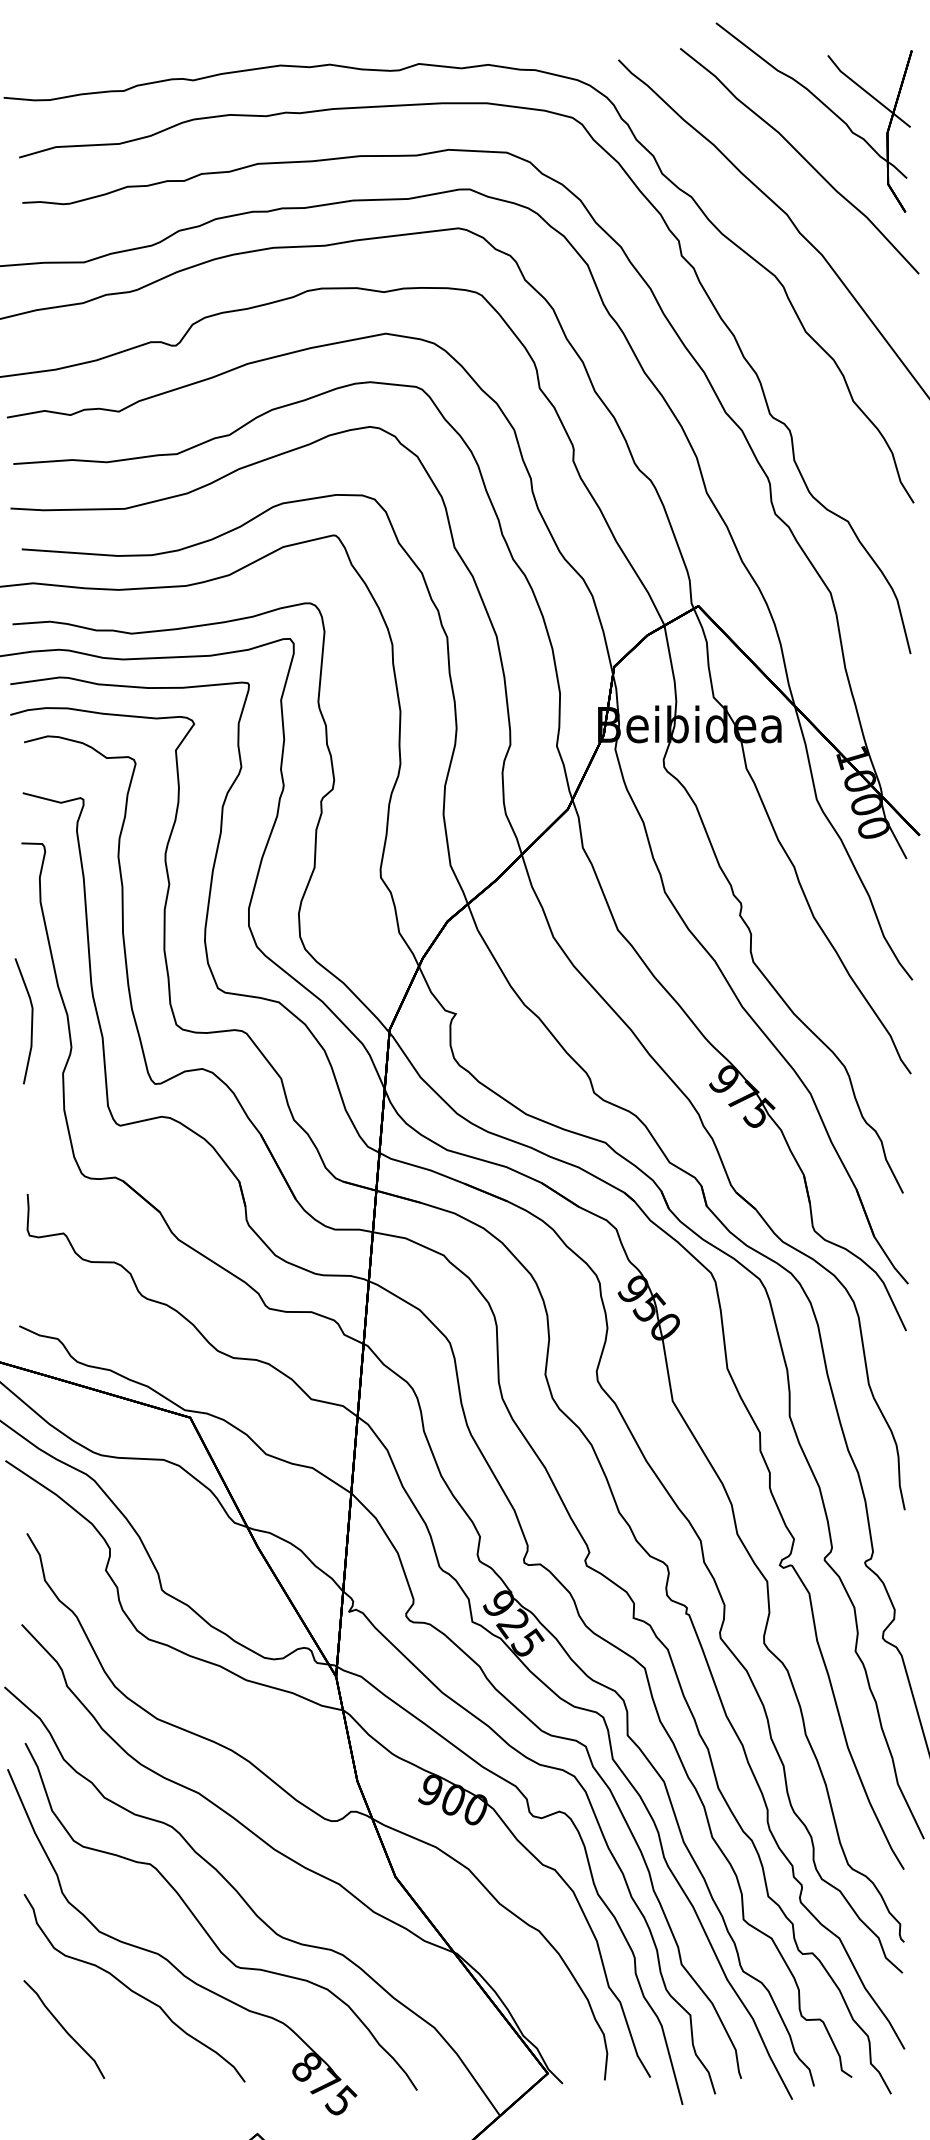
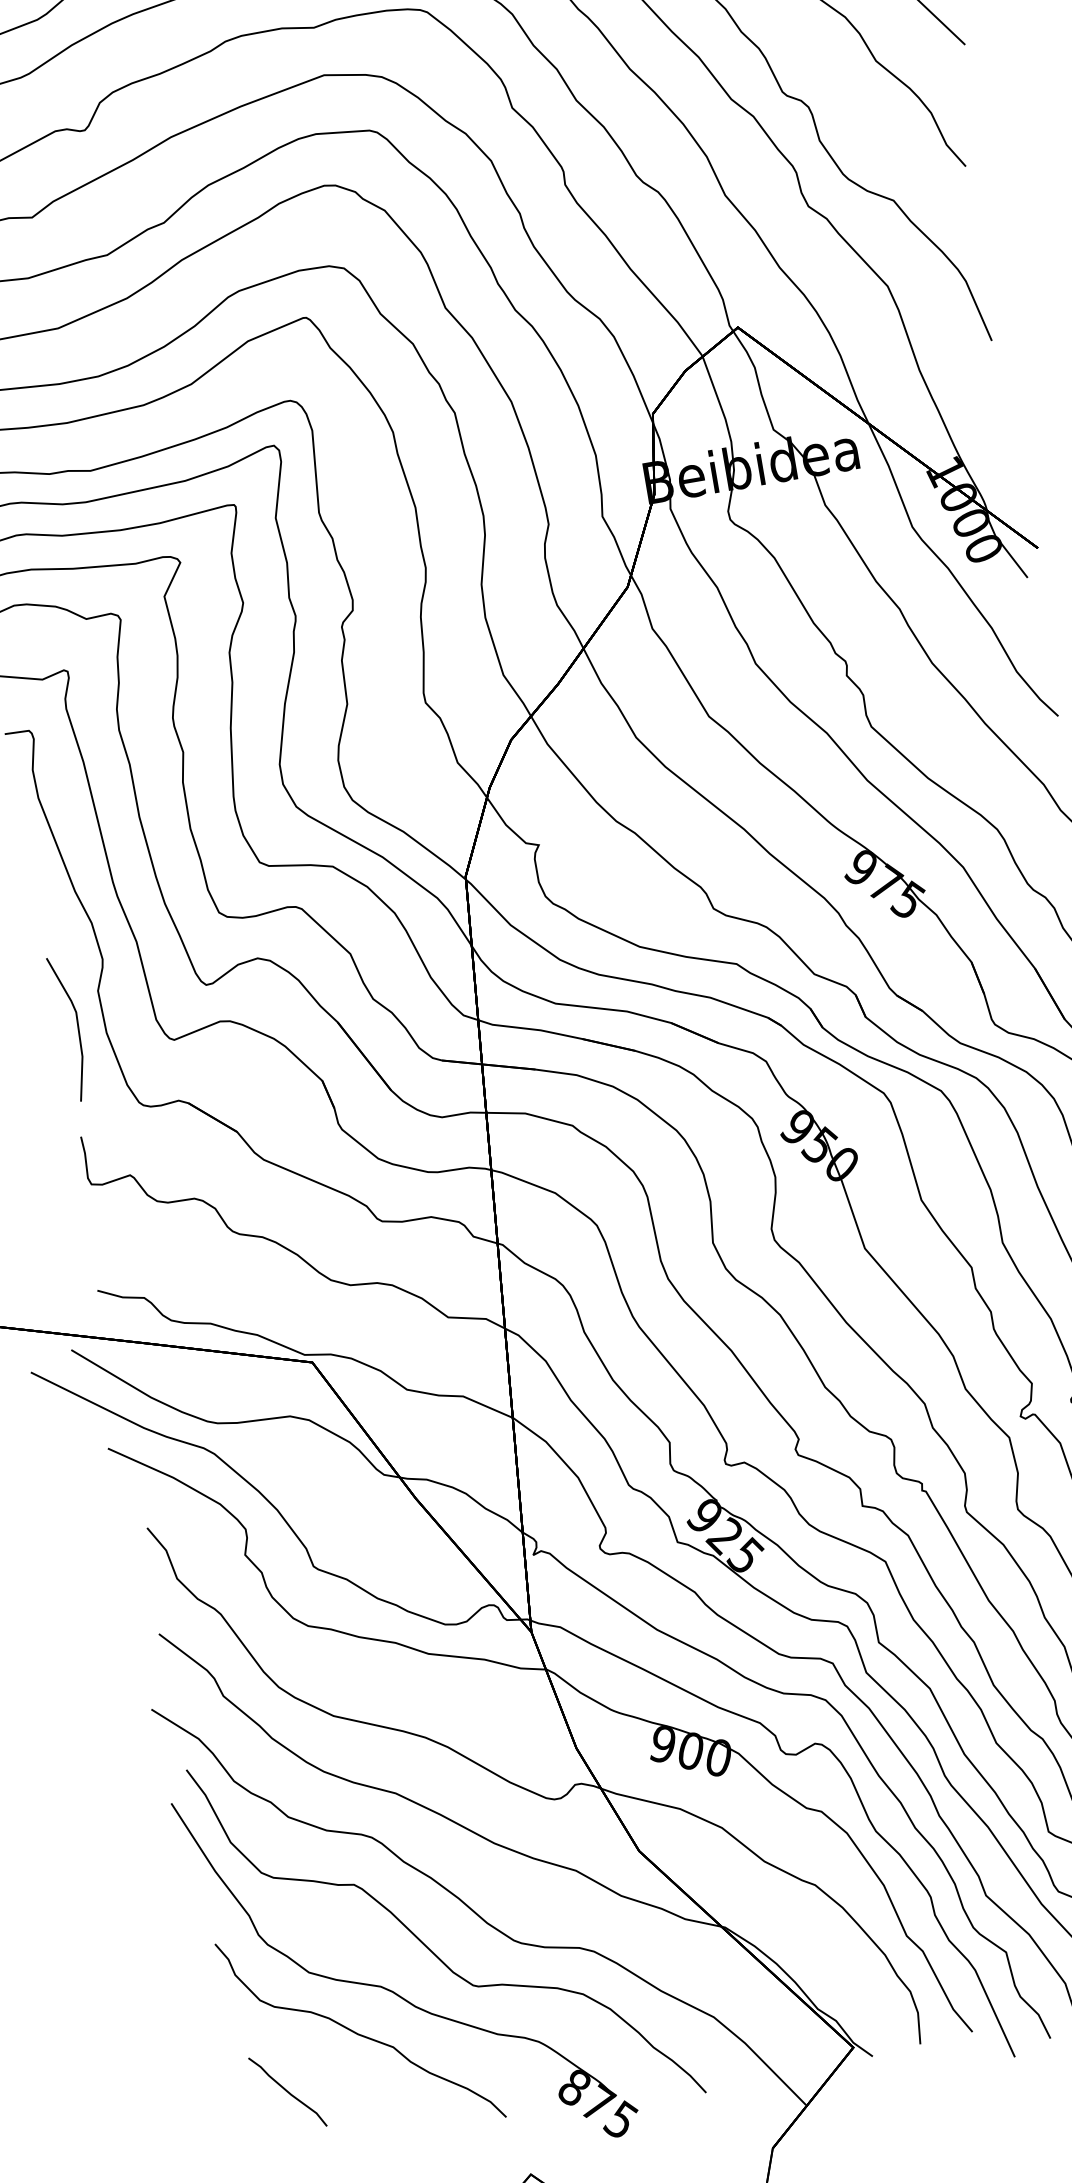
part: (31, 1021) -> (77, 1027), moved
part: (64, 2029) -> (287, 2092), size x0.7

